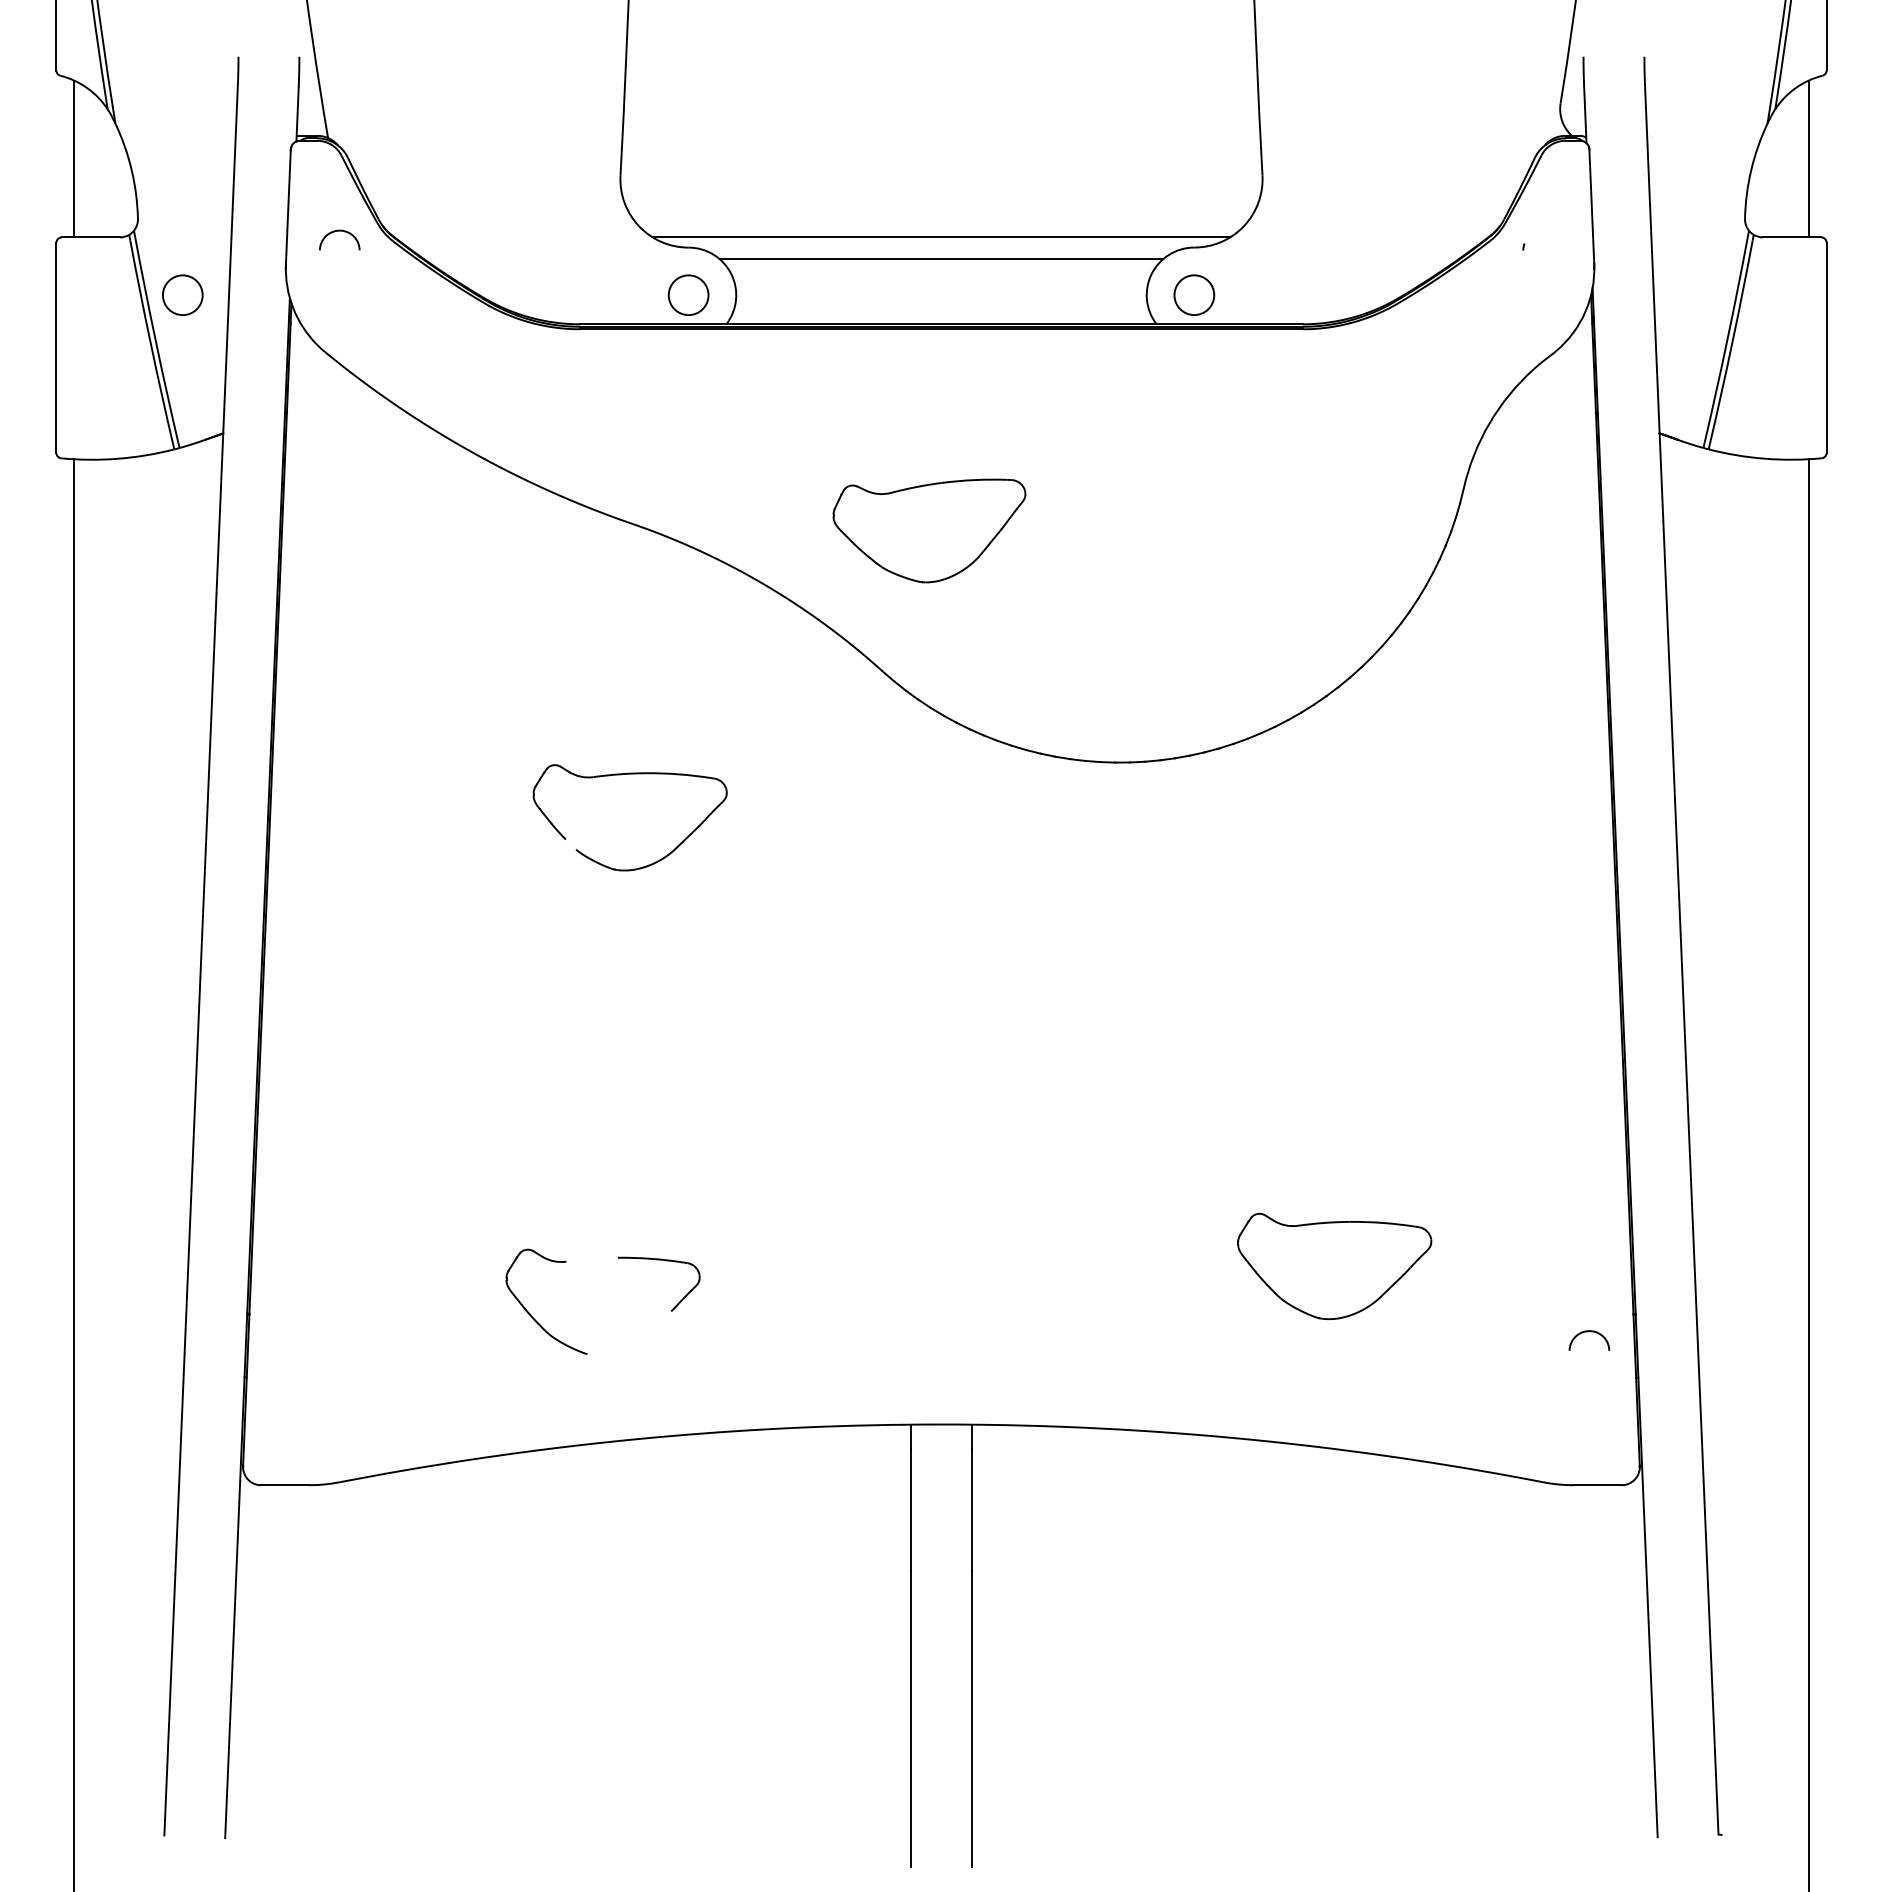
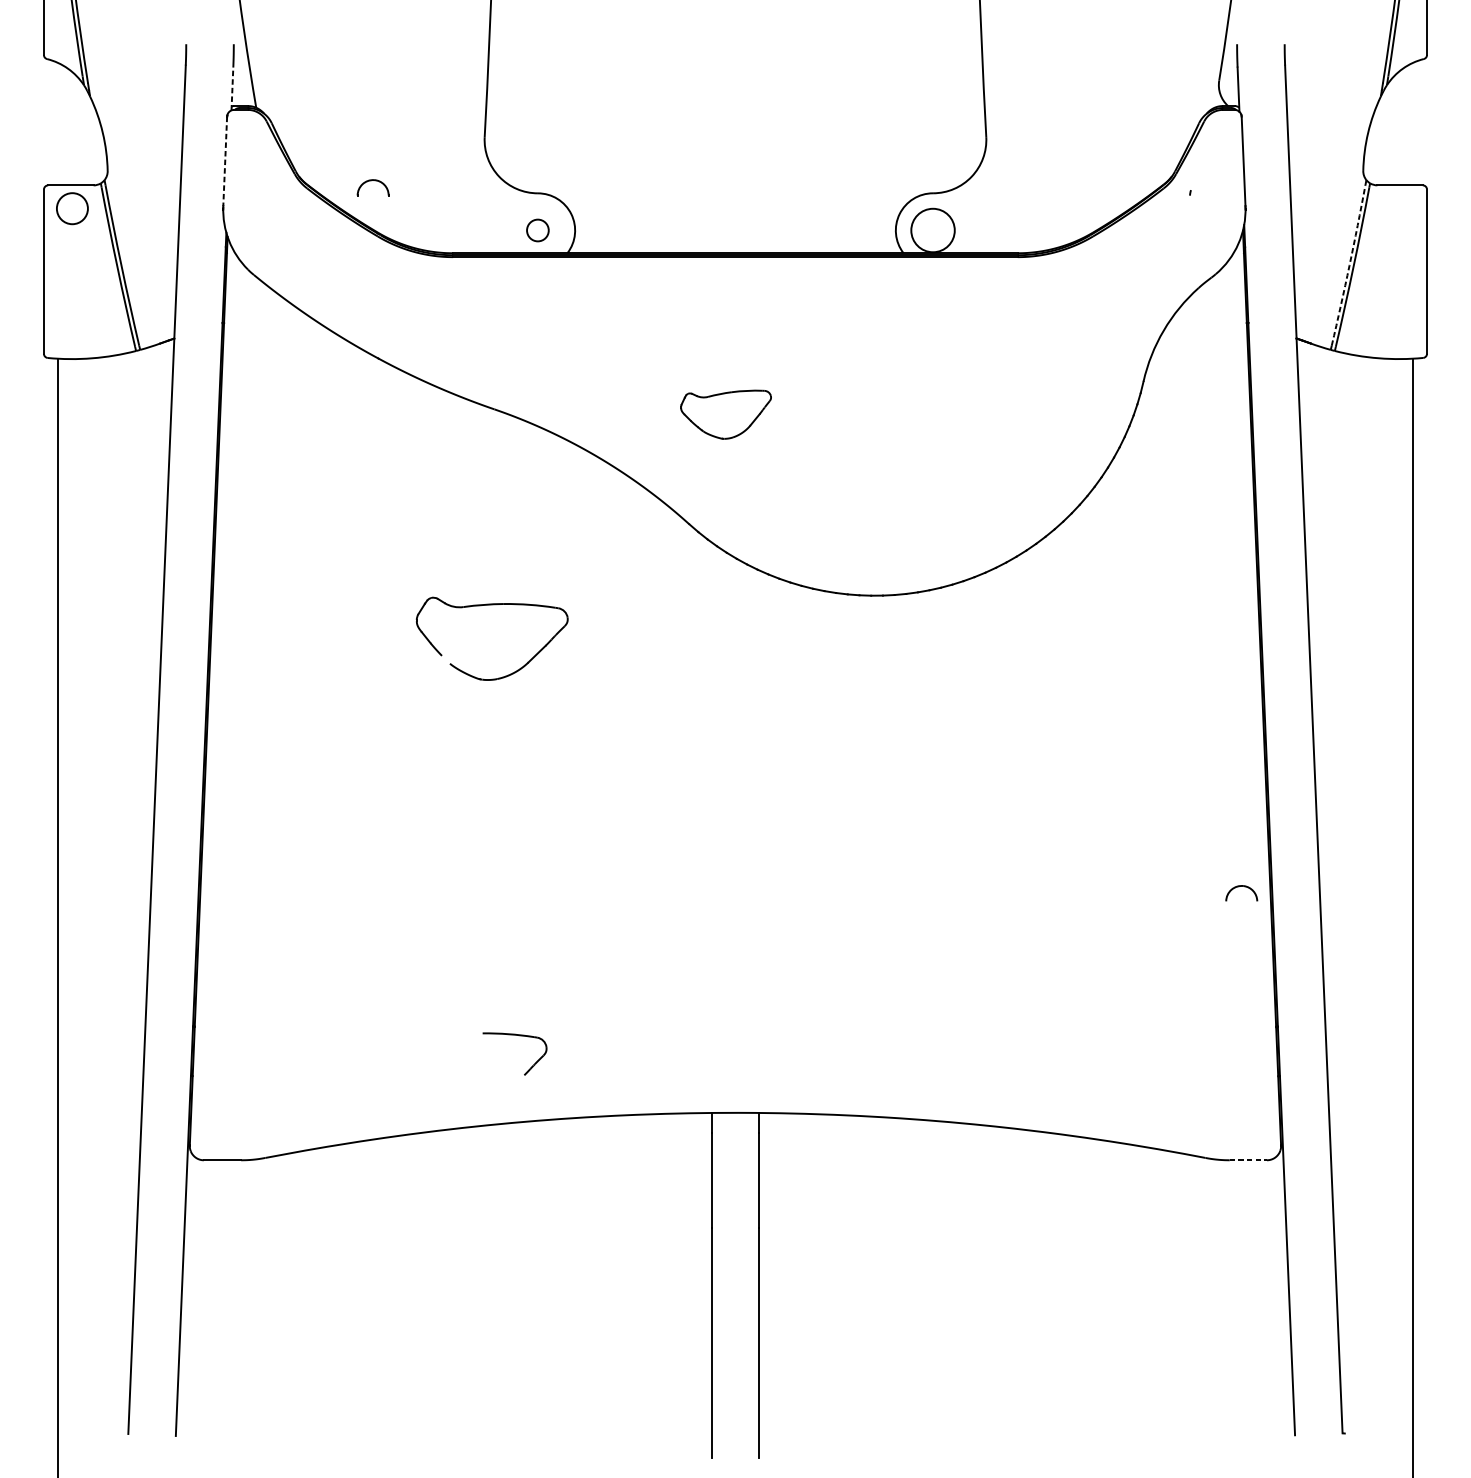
line: (297, 113) -> (232, 88), solid -> dashed
line: (74, 158) -> (58, 123), removed
line: (1808, 158) -> (1412, 123), removed
line: (288, 207) -> (225, 162), solid -> dashed
part: (339, 231) -> (372, 180), moved
line: (941, 237) -> (735, 185), removed
line: (941, 259) -> (735, 202), removed
circle: (182, 294) -> (72, 208), moved
circle: (688, 294) -> (537, 229), size x0.7
circle: (1194, 295) -> (933, 230), size x1.4
arc: (1727, 340) -> (1349, 265), solid -> dashed
part: (929, 530) -> (726, 414), size x0.6
part: (658, 1260) -> (514, 1035), moved
part: (1334, 1265) -> (1042, 988), removed
part: (531, 1314) -> (415, 1026), removed
part: (1588, 1332) -> (1241, 887), moved
line: (1597, 1485) -> (1248, 1160), solid -> dashed

